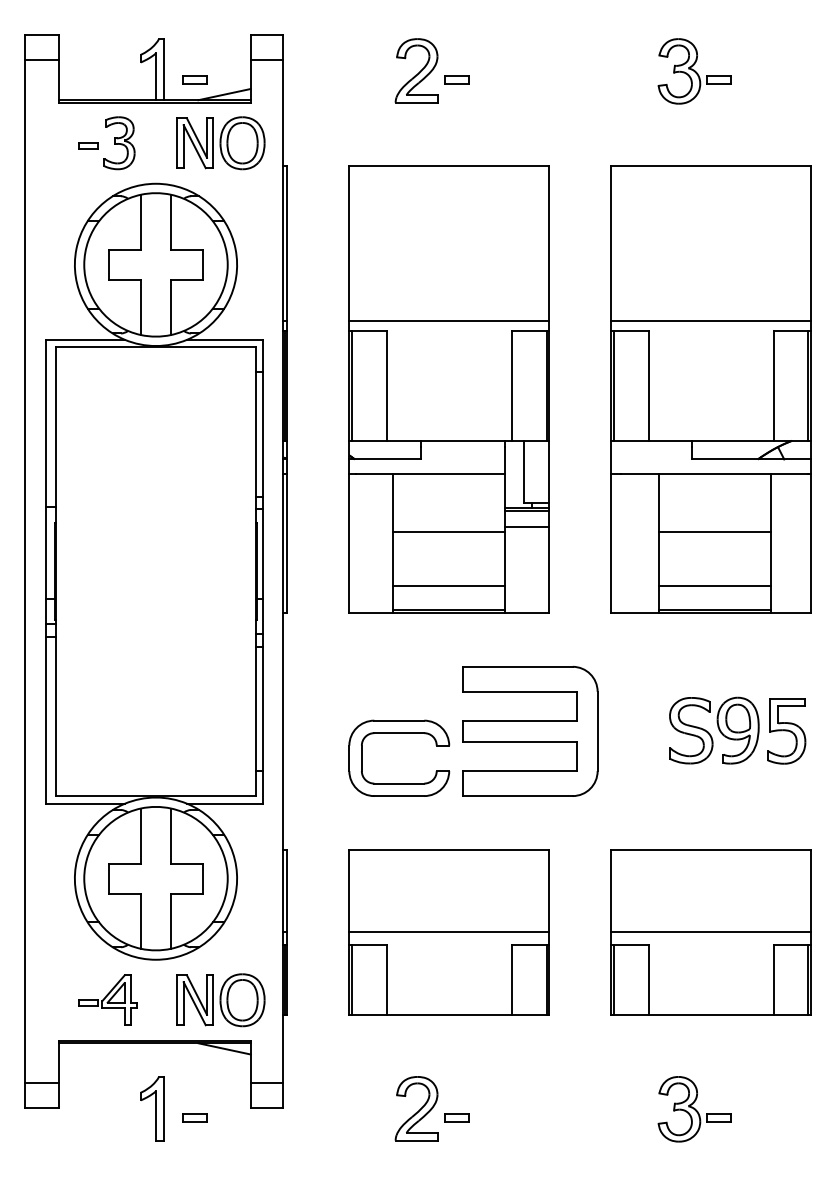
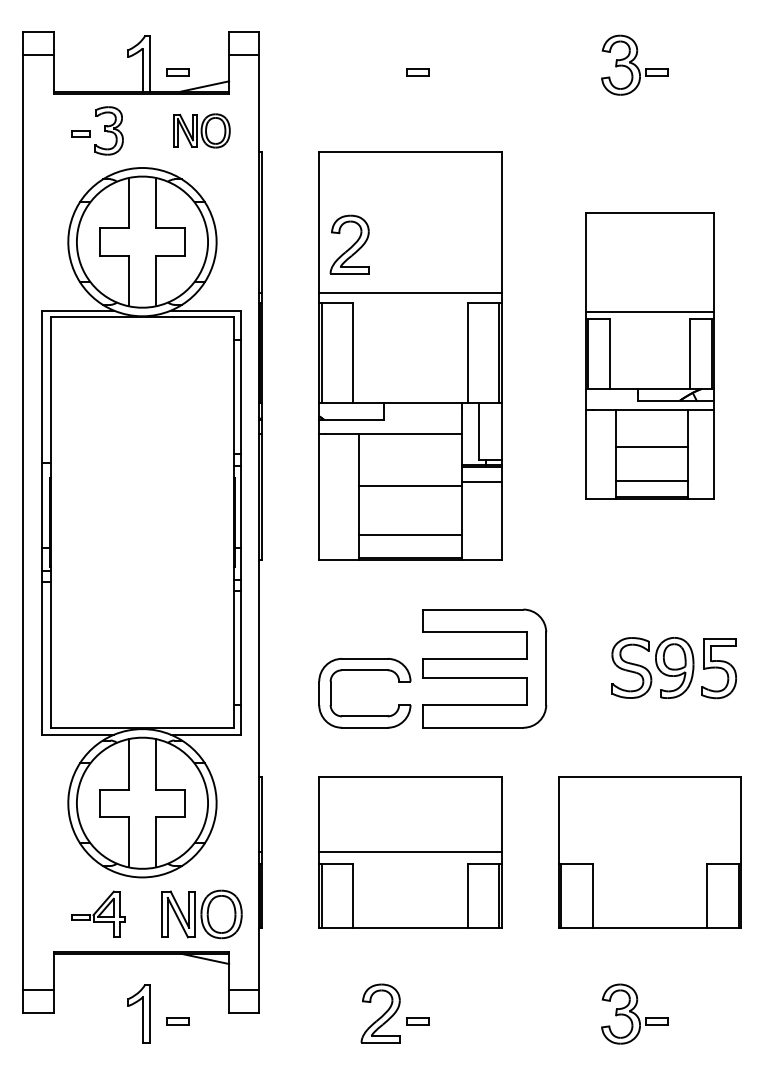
part: (416, 70) -> (349, 244), moved
part: (220, 142) -> (201, 130), size x0.7
part: (710, 388) -> (649, 355), size x0.7
line: (710, 932) -> (649, 852), removed

